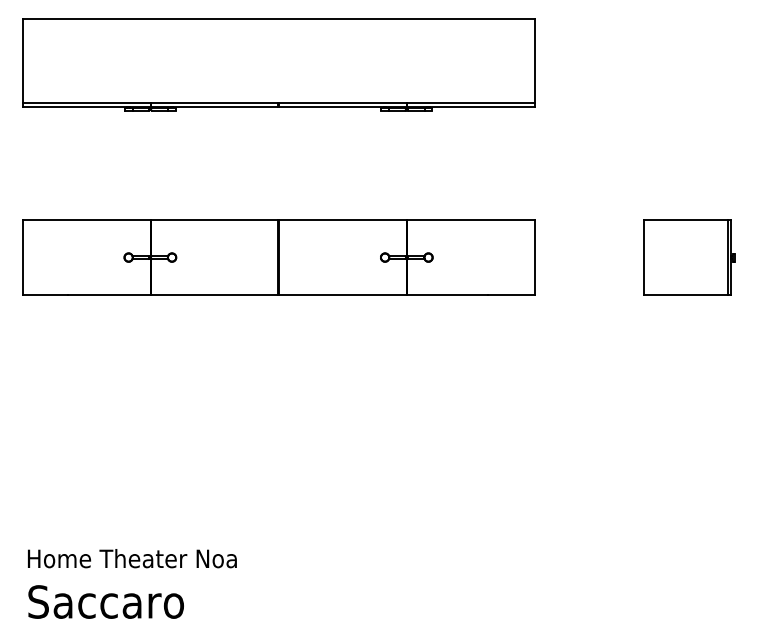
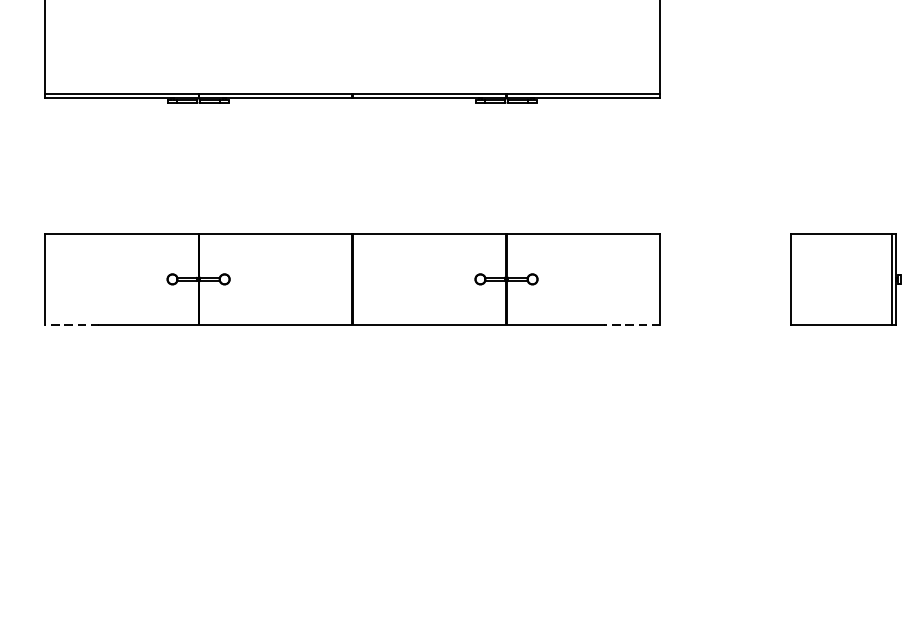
line: (44, 295) -> (71, 324), solid -> dashed
line: (510, 295) -> (631, 324), solid -> dashed

